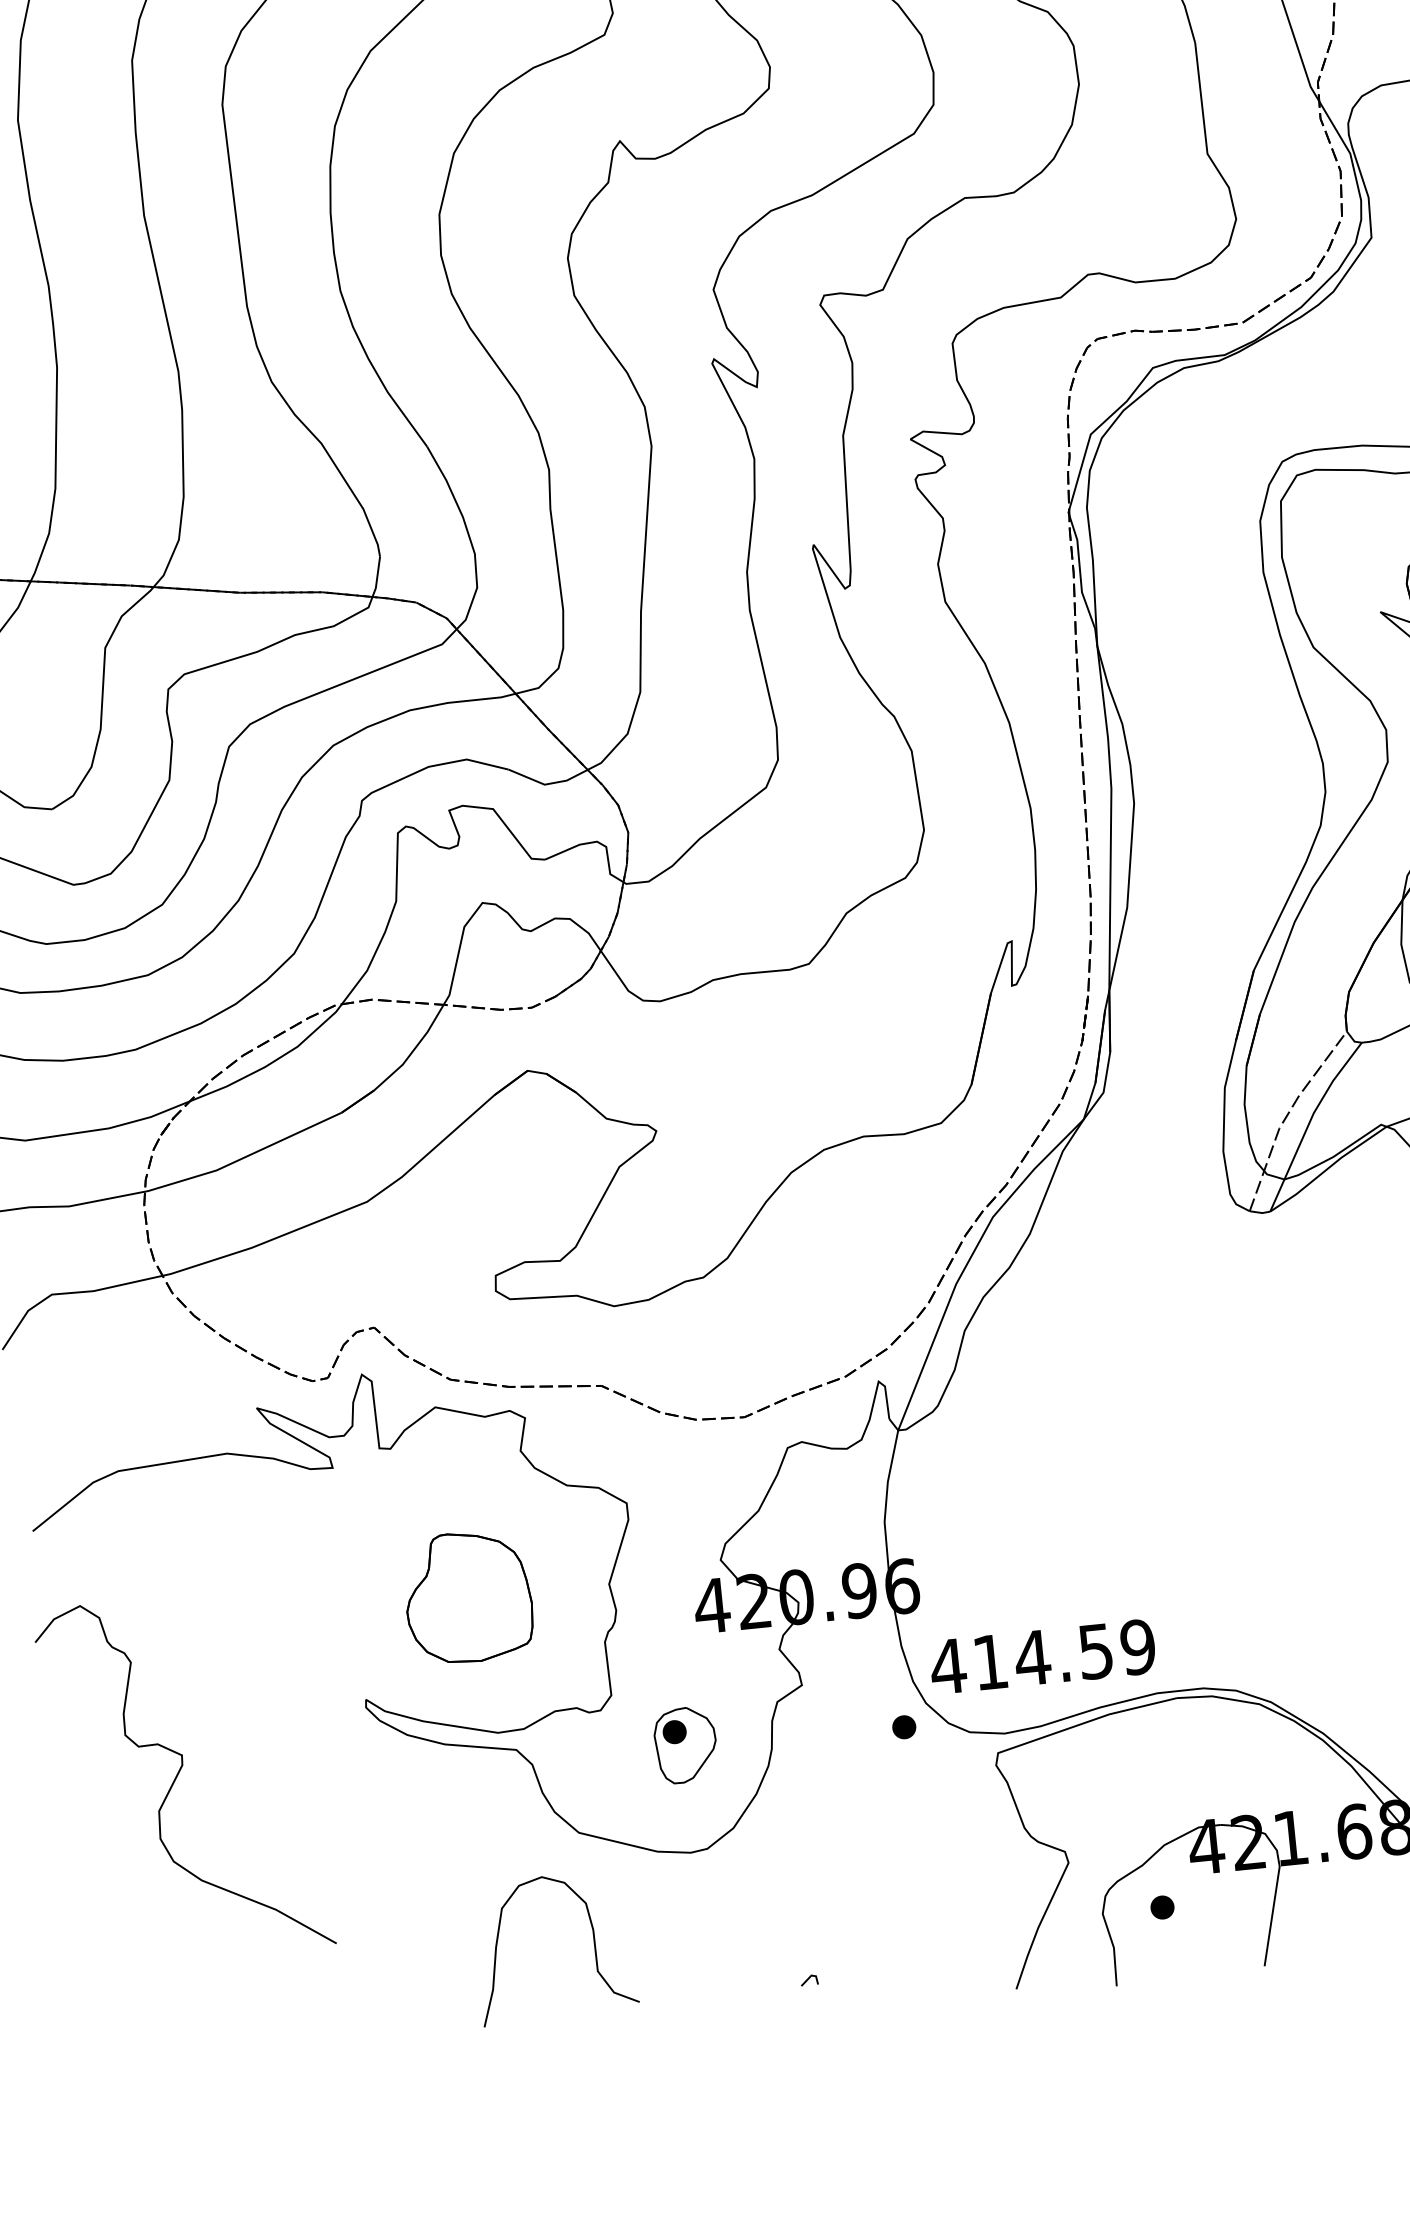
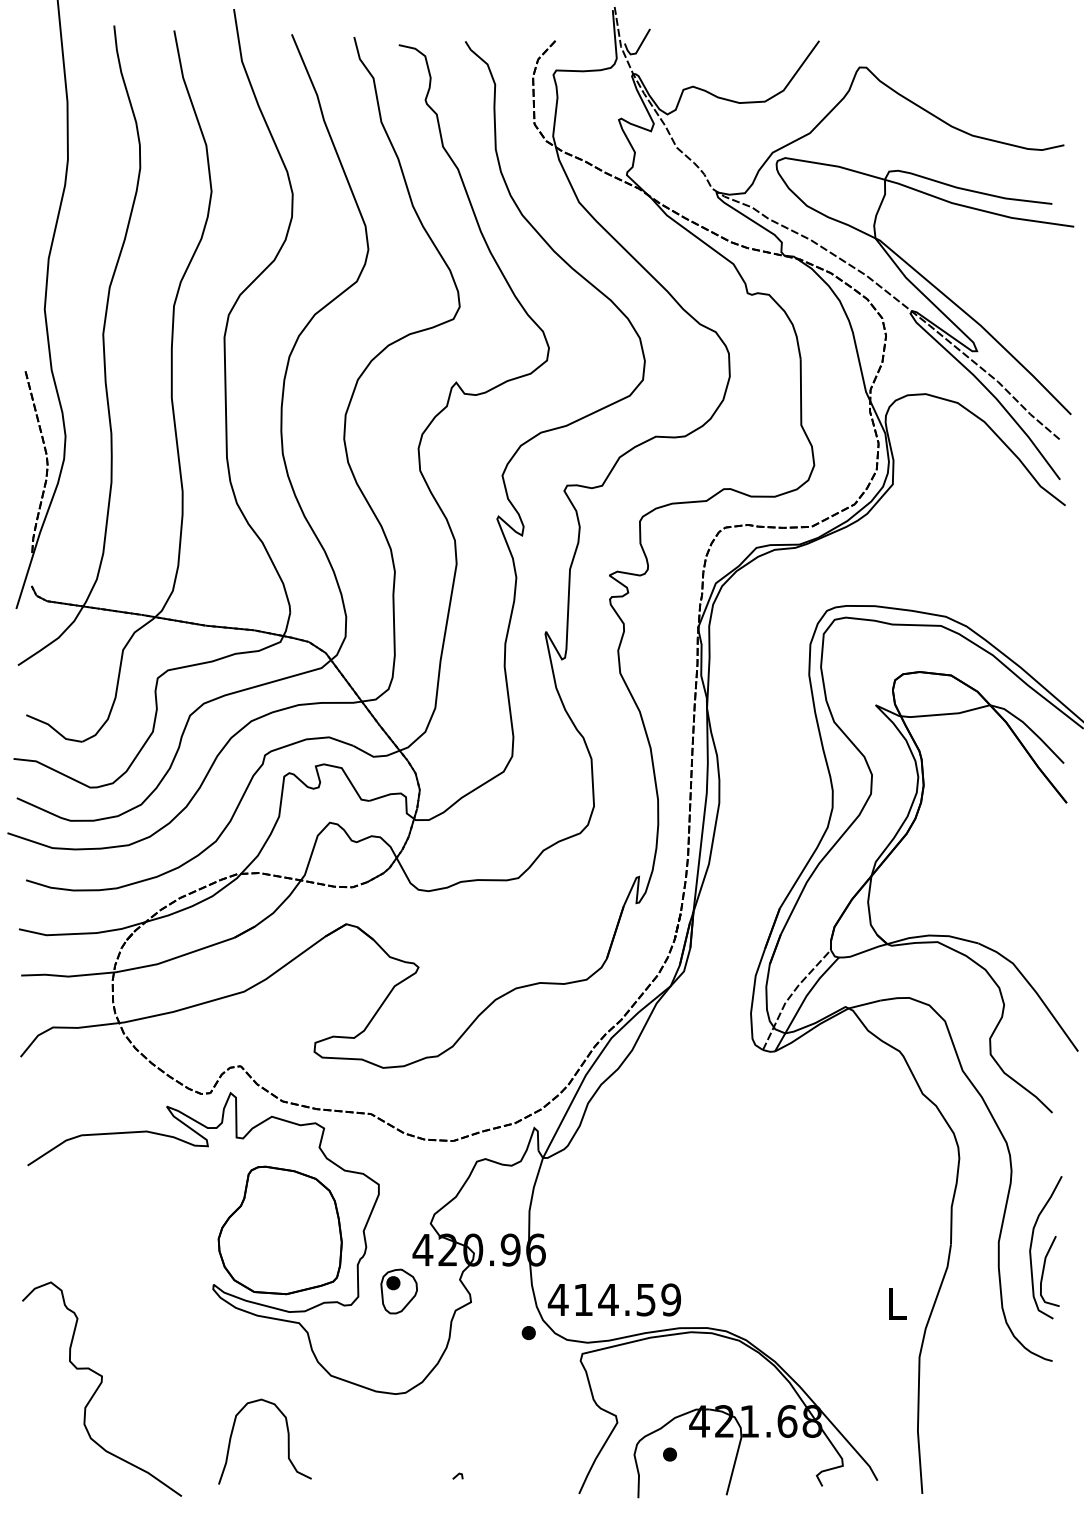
part: (467, 1597) -> (279, 1230), size x1.67
part: (684, 1745) -> (398, 1291), moved
curve: (181, 1772) -> (100, 1386), moved
curve: (592, 1943) -> (287, 1441), moved

